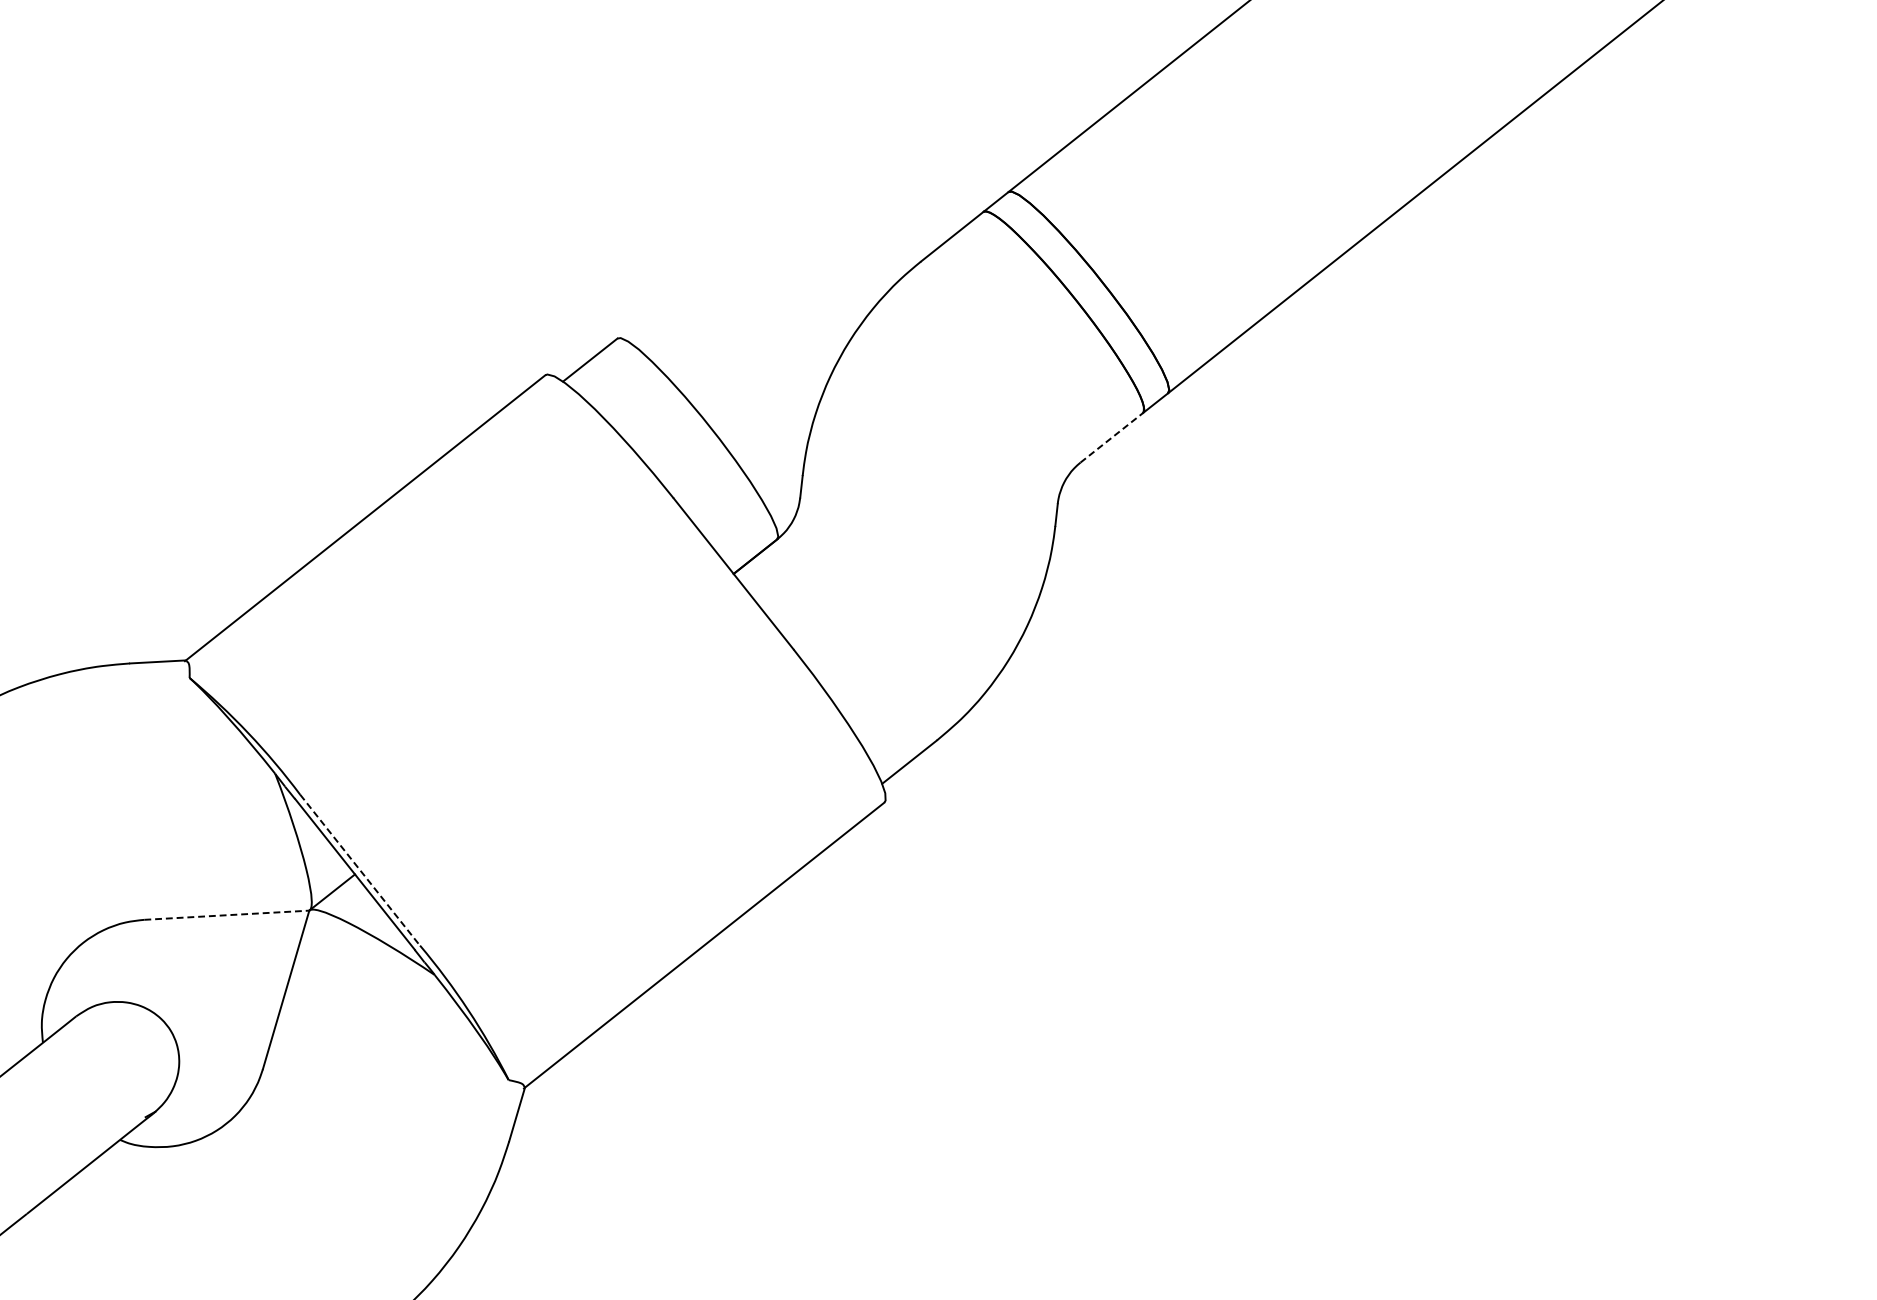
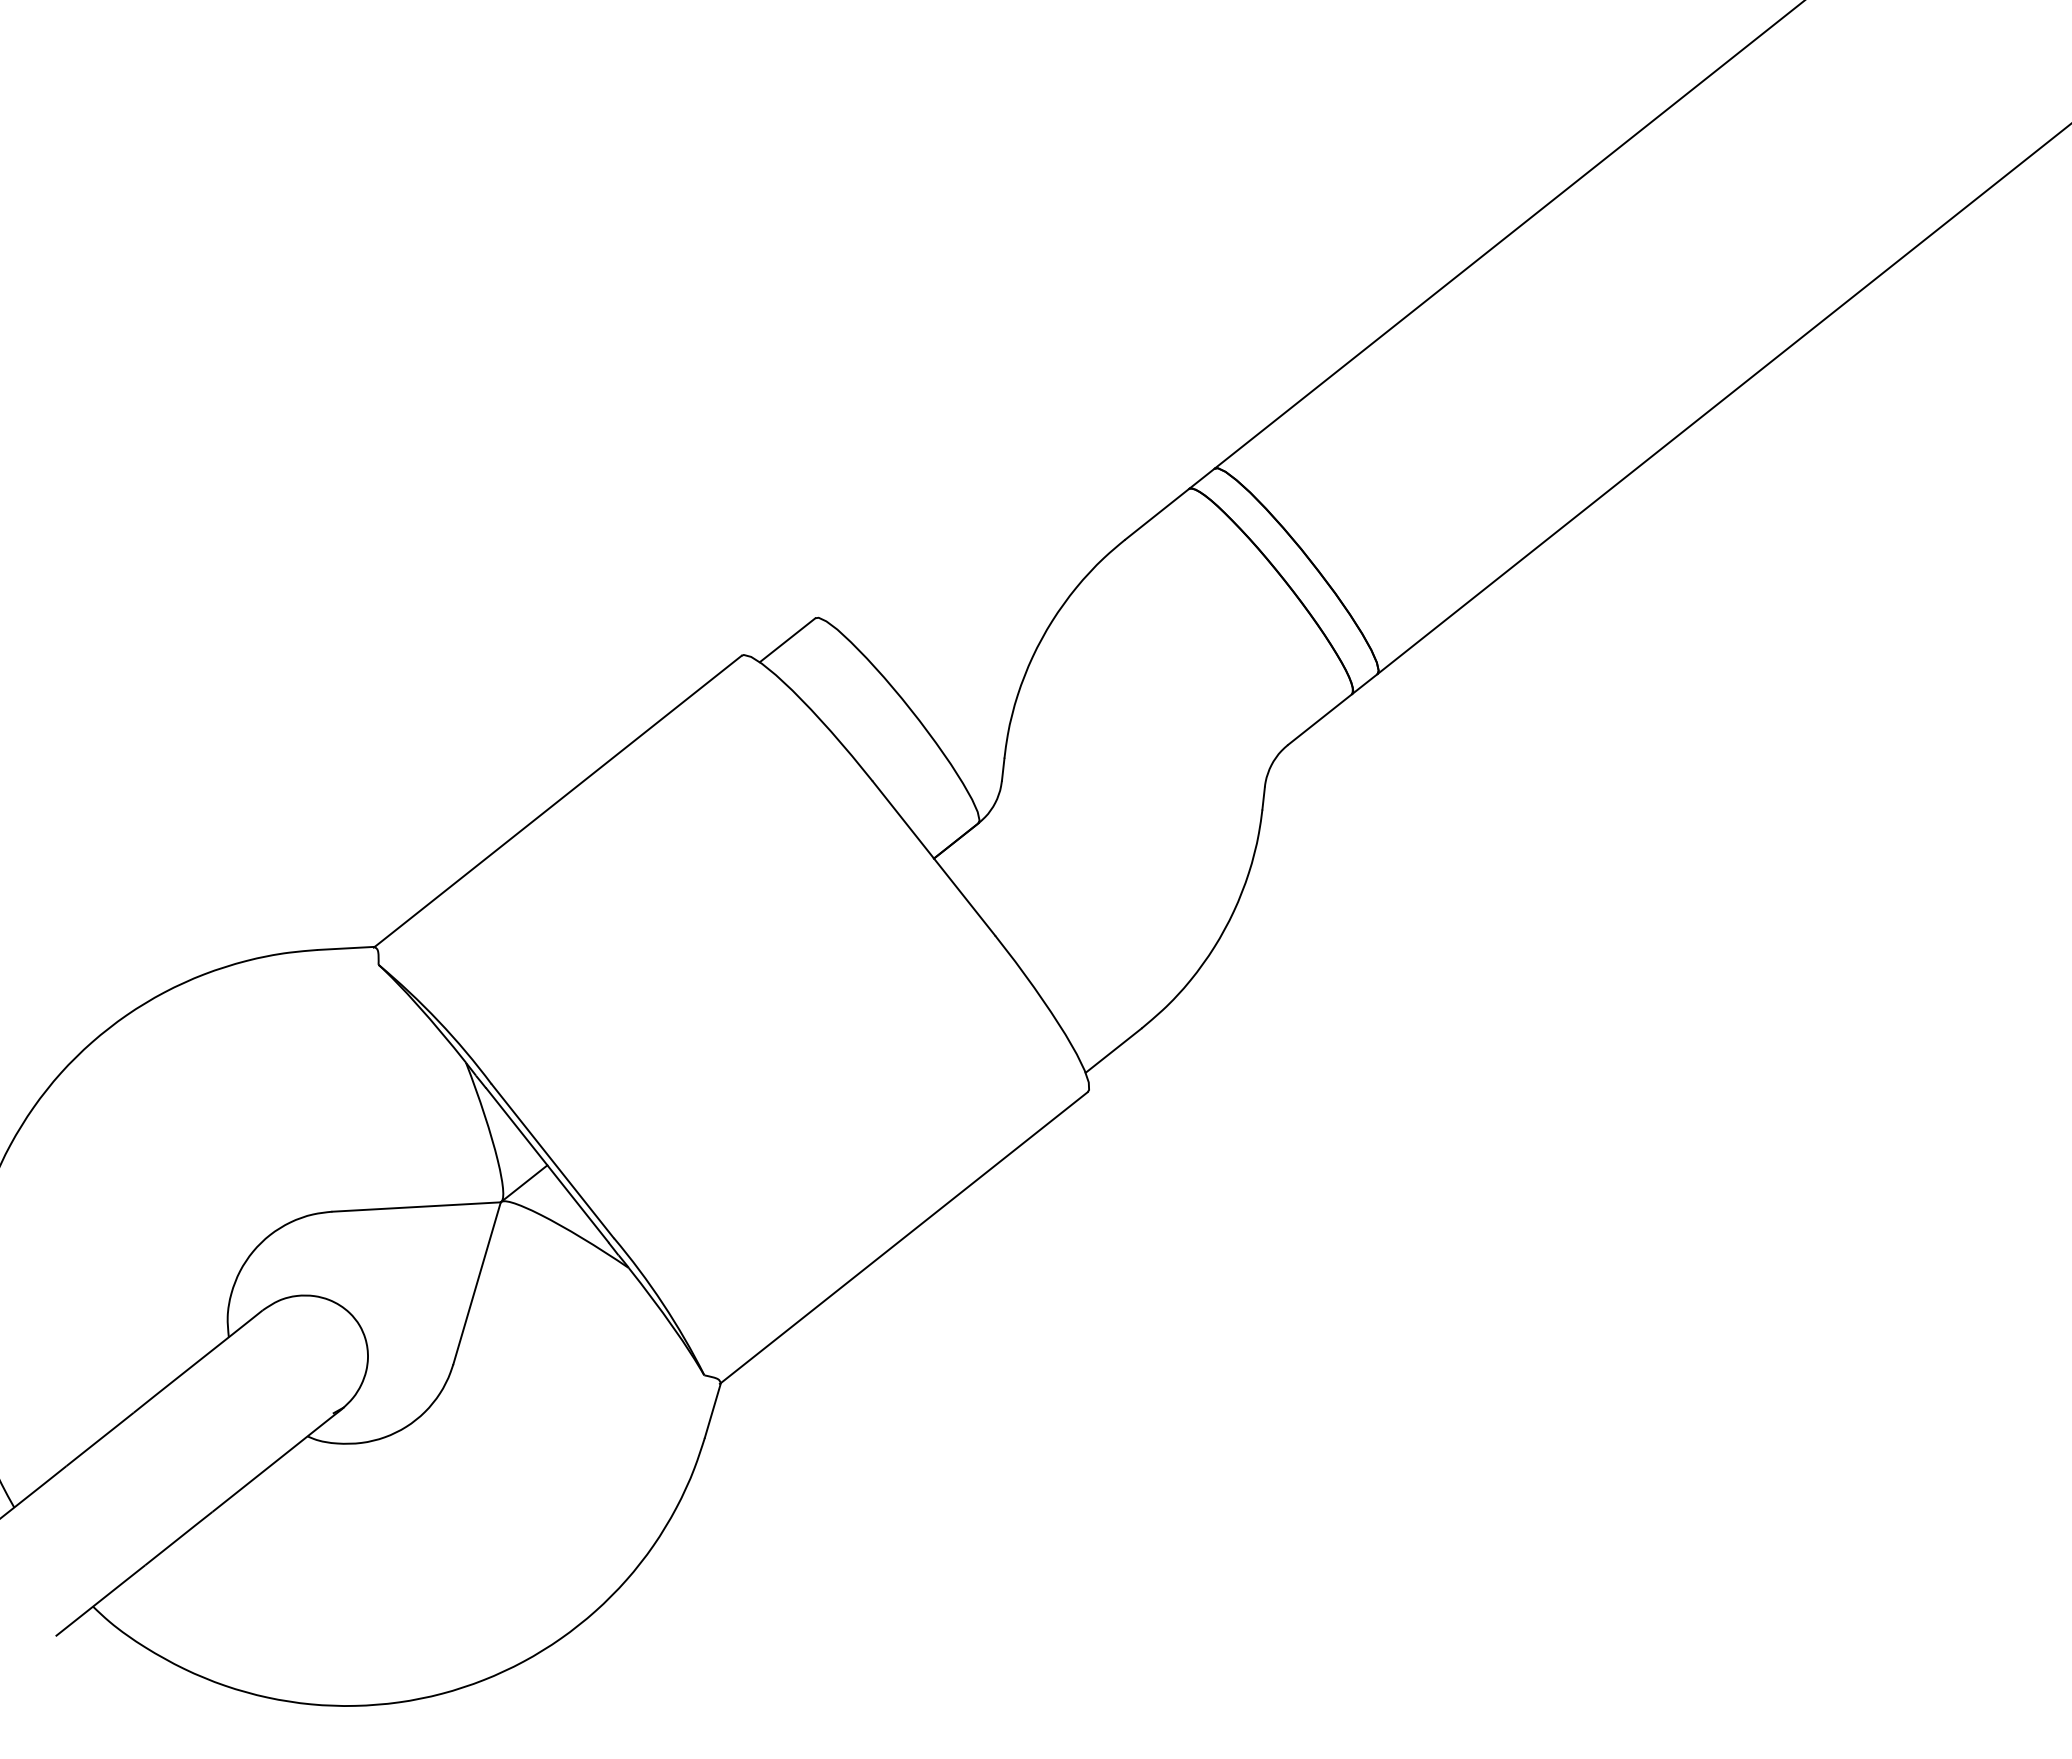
line: (1112, 437) -> (1320, 719), dashed -> solid
line: (359, 870) -> (552, 1161), dashed -> solid
line: (226, 915) -> (416, 1207), dashed -> solid

